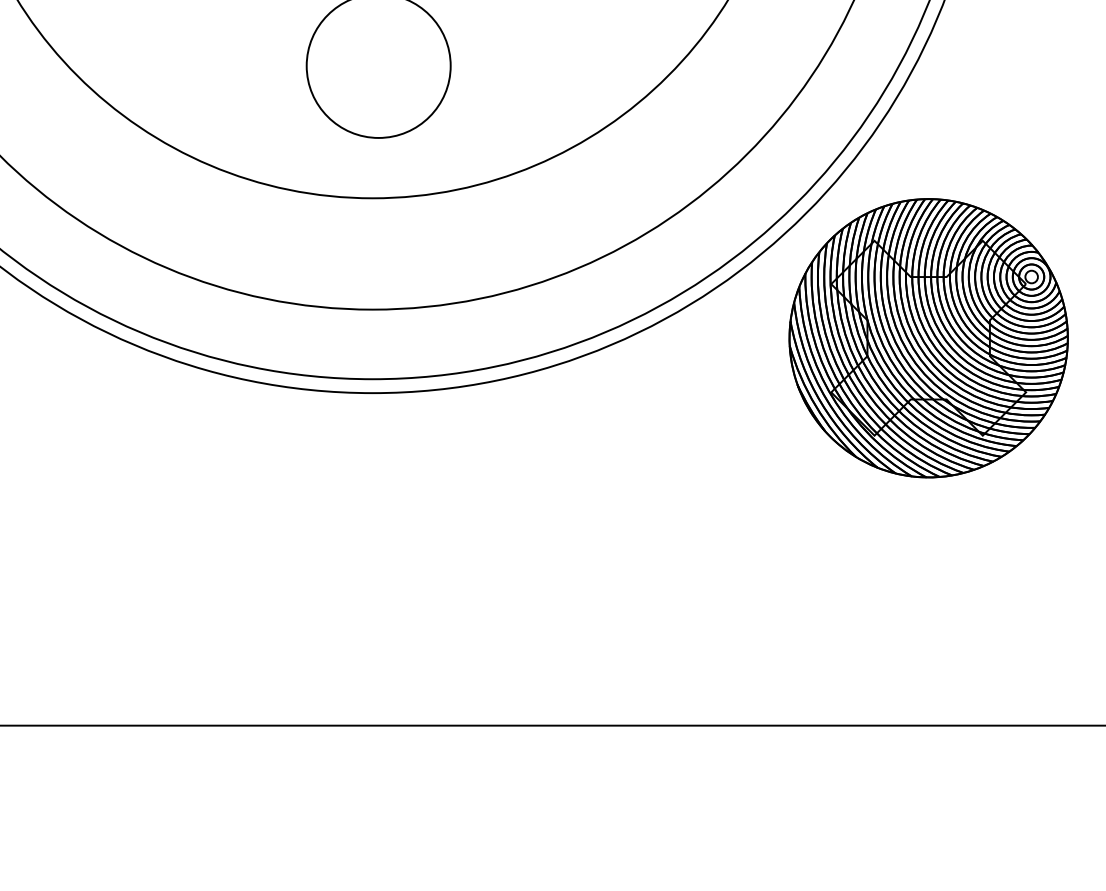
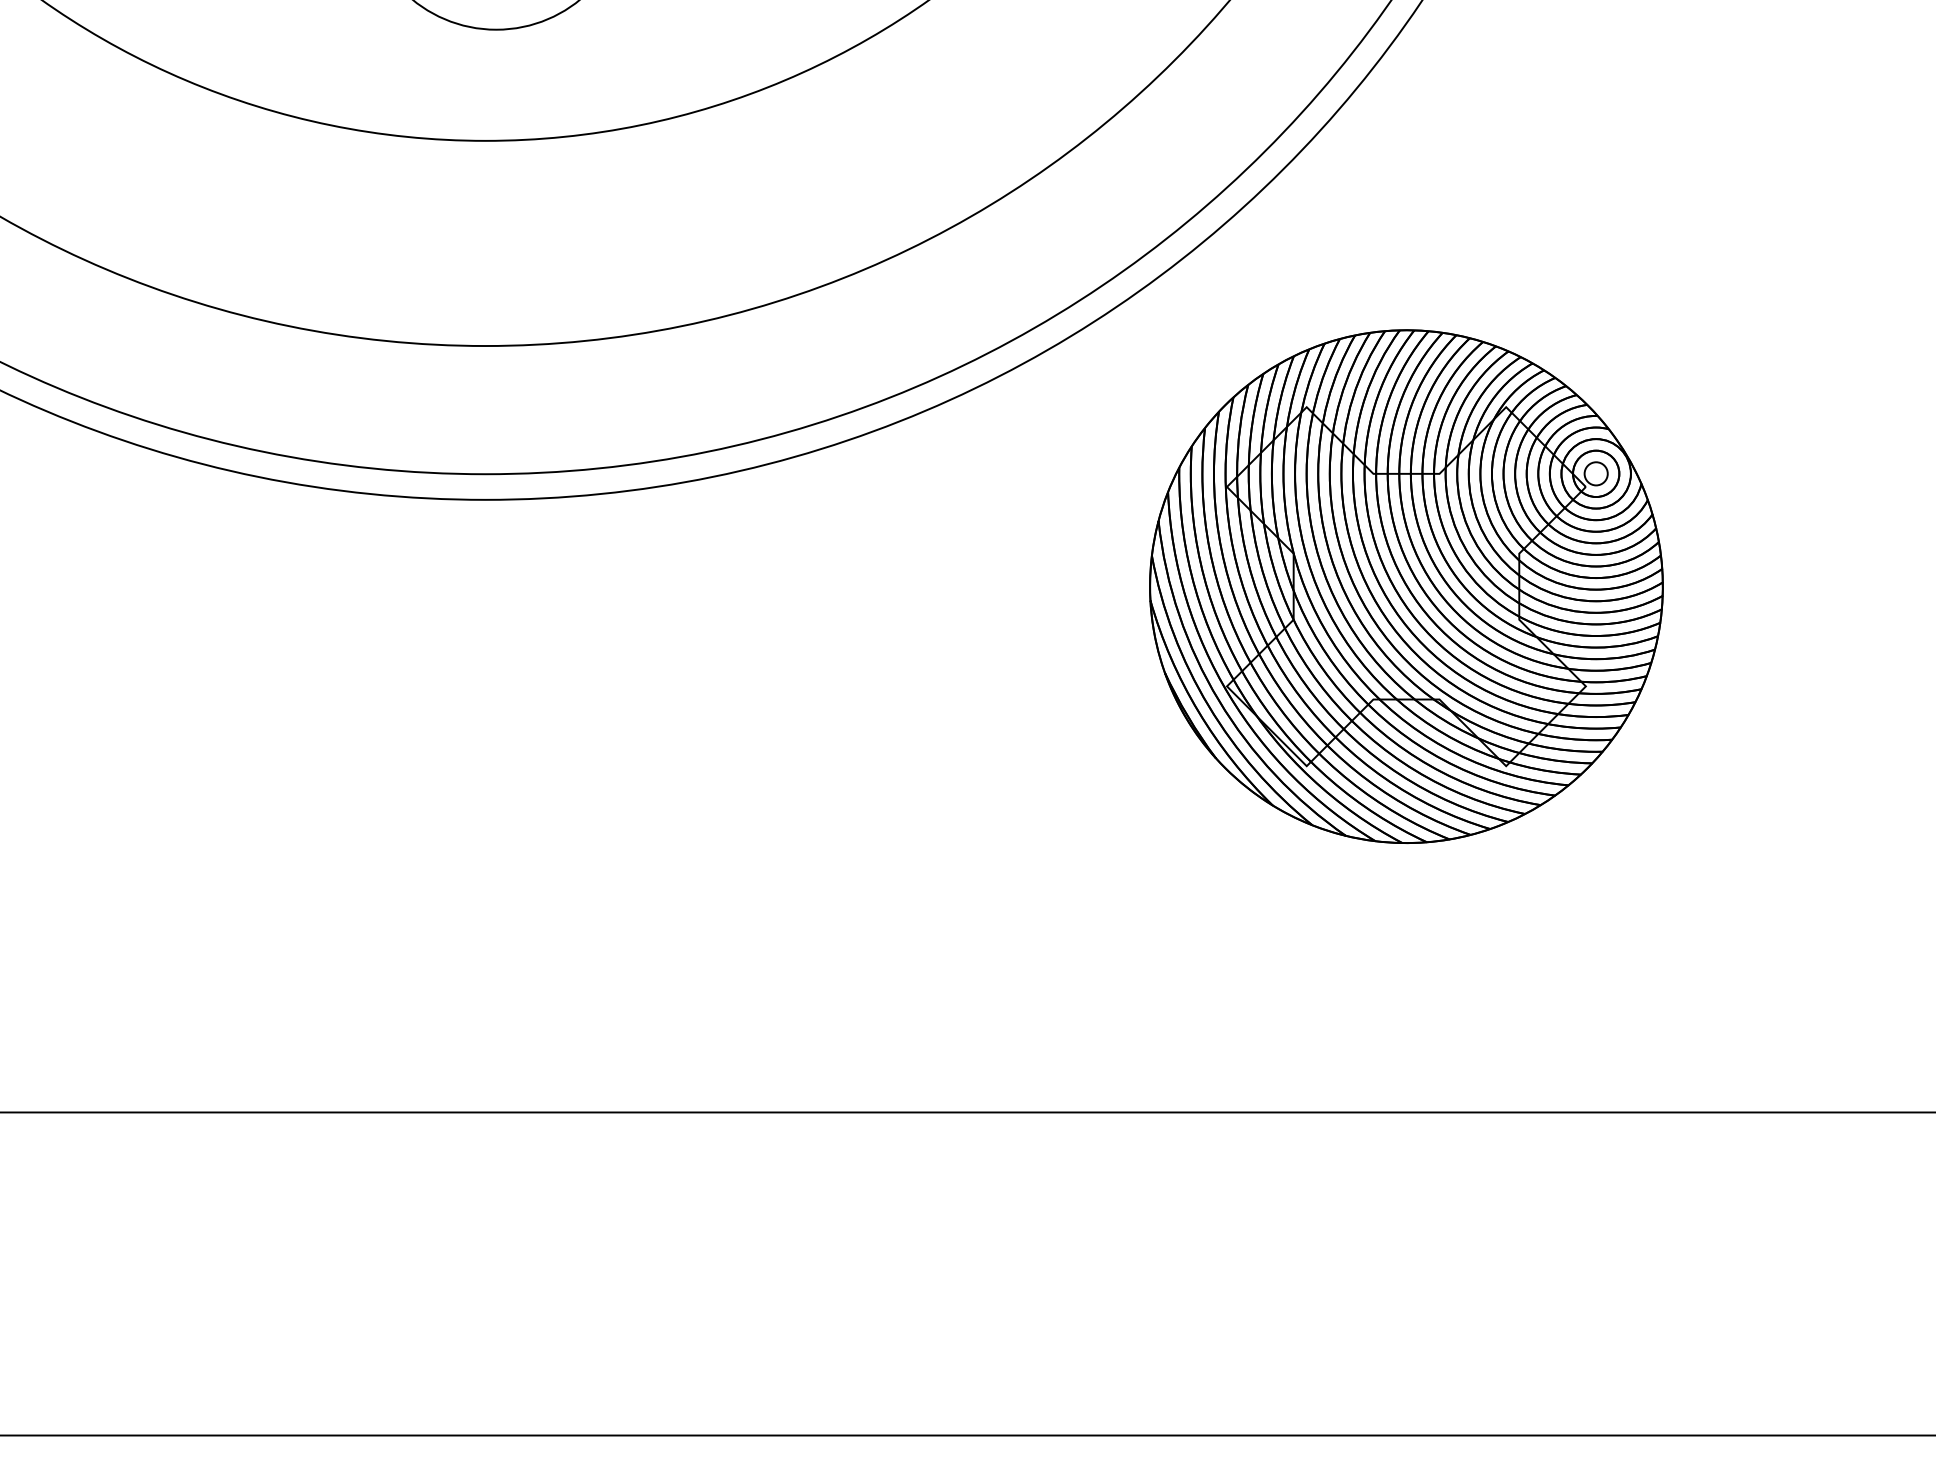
part: (928, 338) -> (1406, 587), moved

